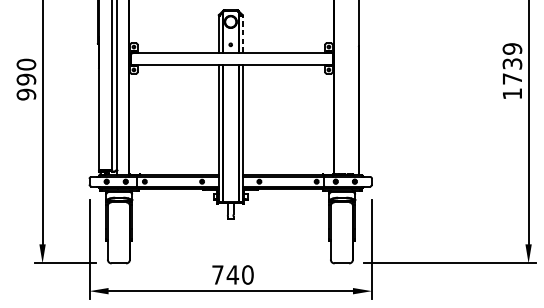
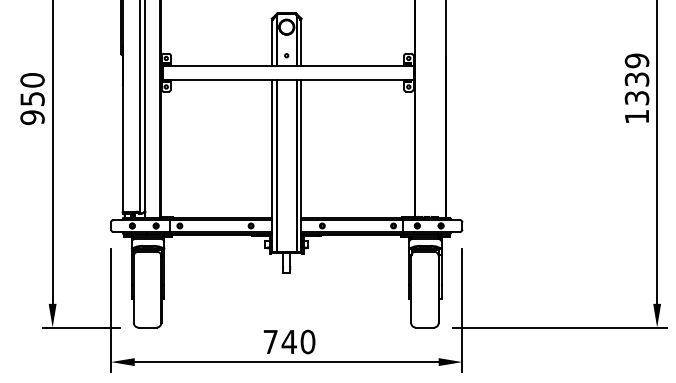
line: (242, 34) -> (301, 42), dashed -> solid
text: (26, 79) -> (32, 98), 990 -> 950
text: (511, 79) -> (636, 98), 1739 -> 1339

